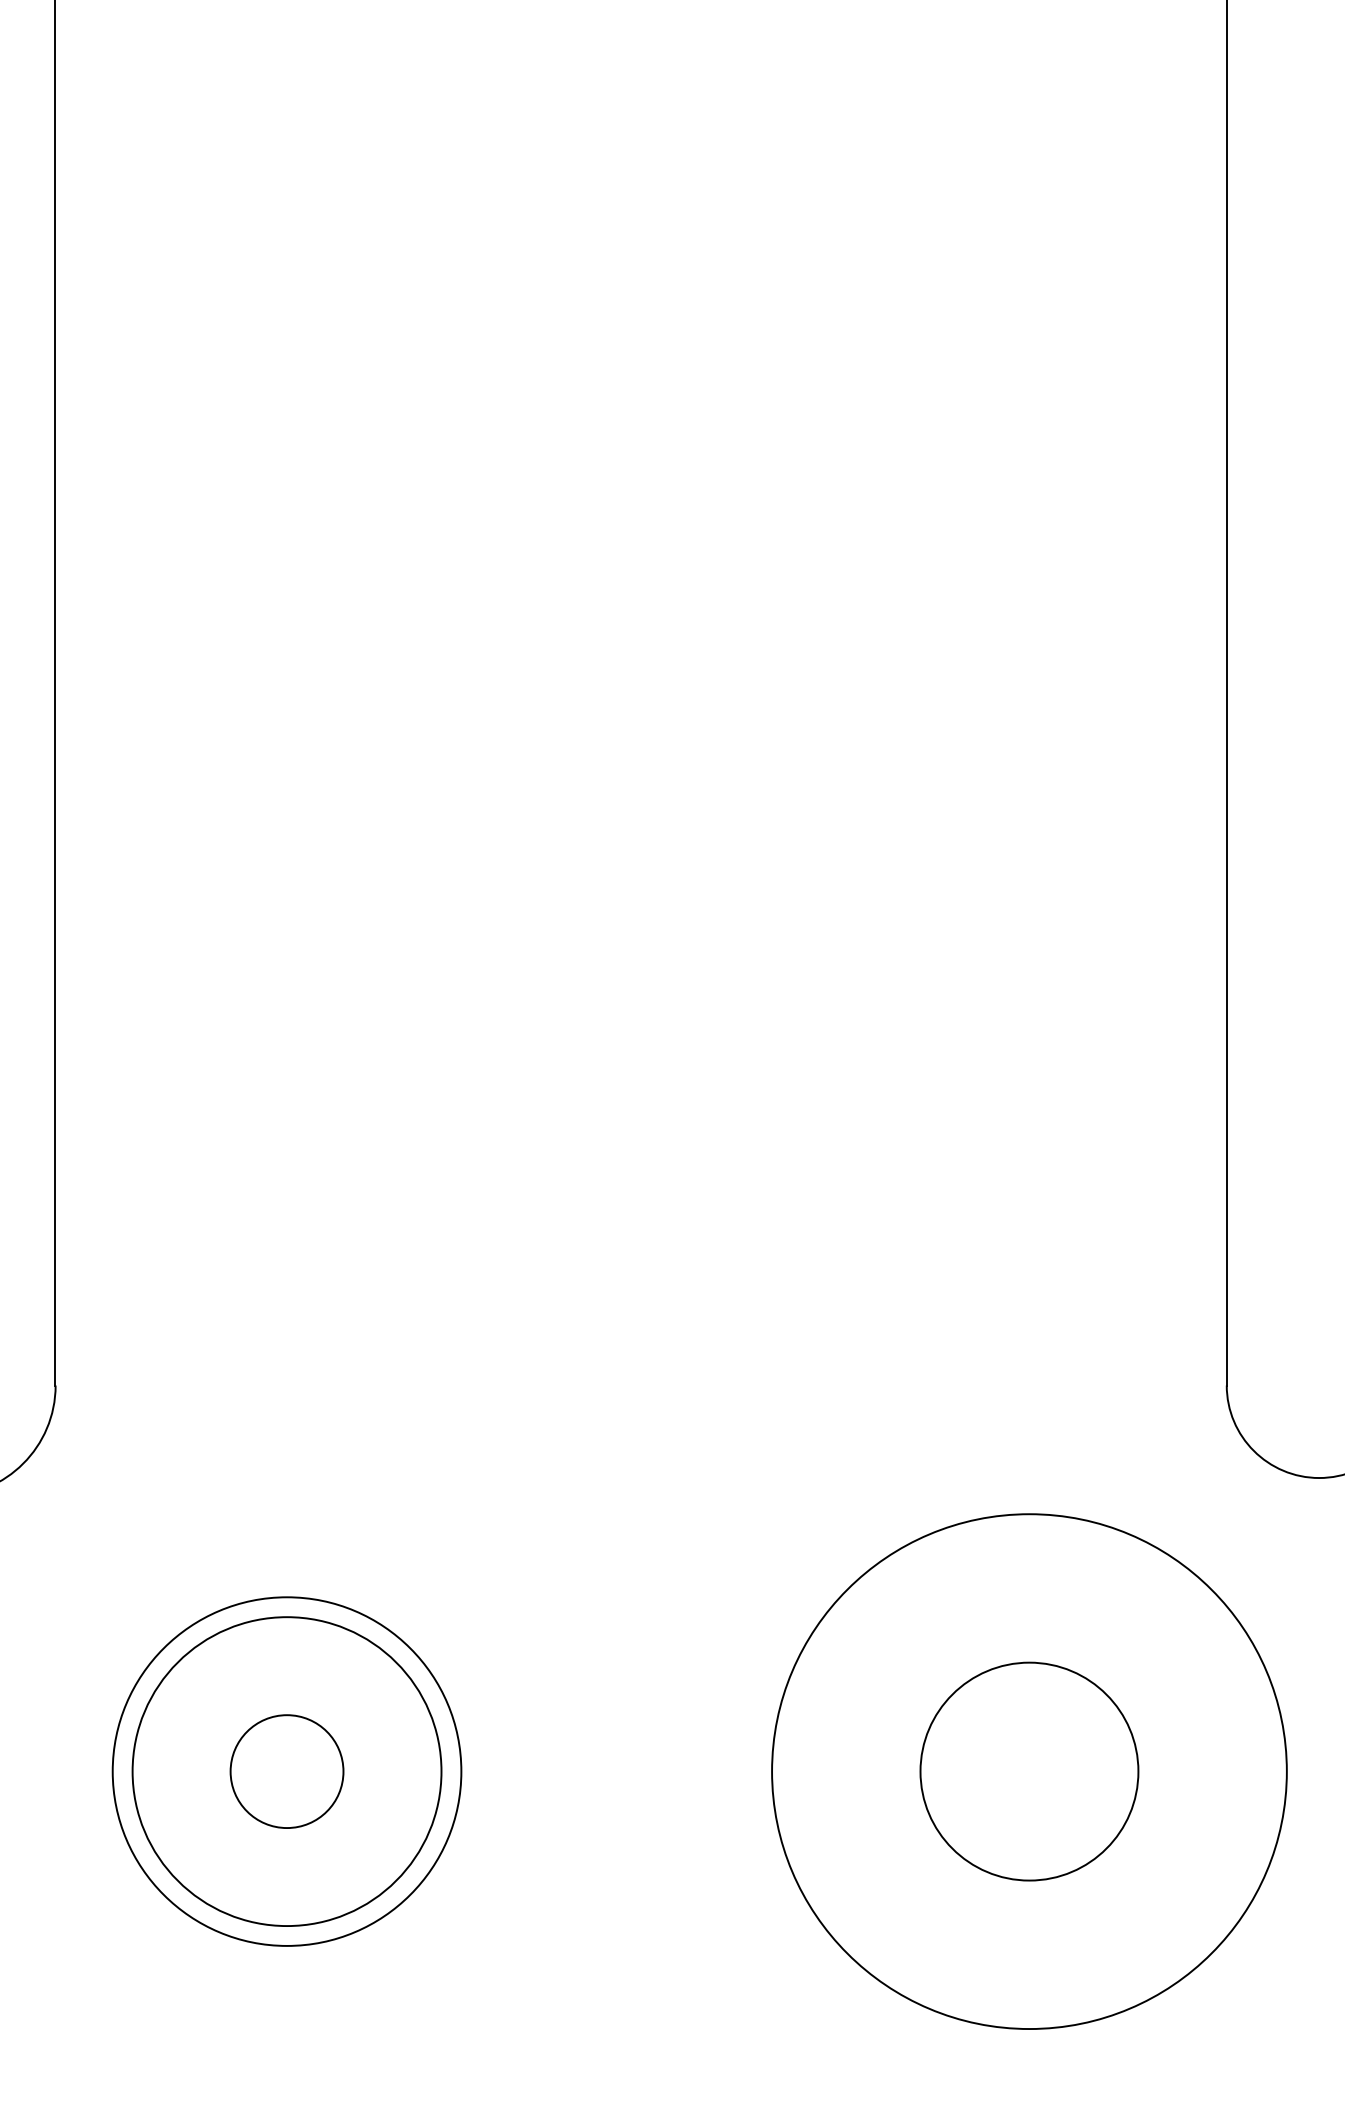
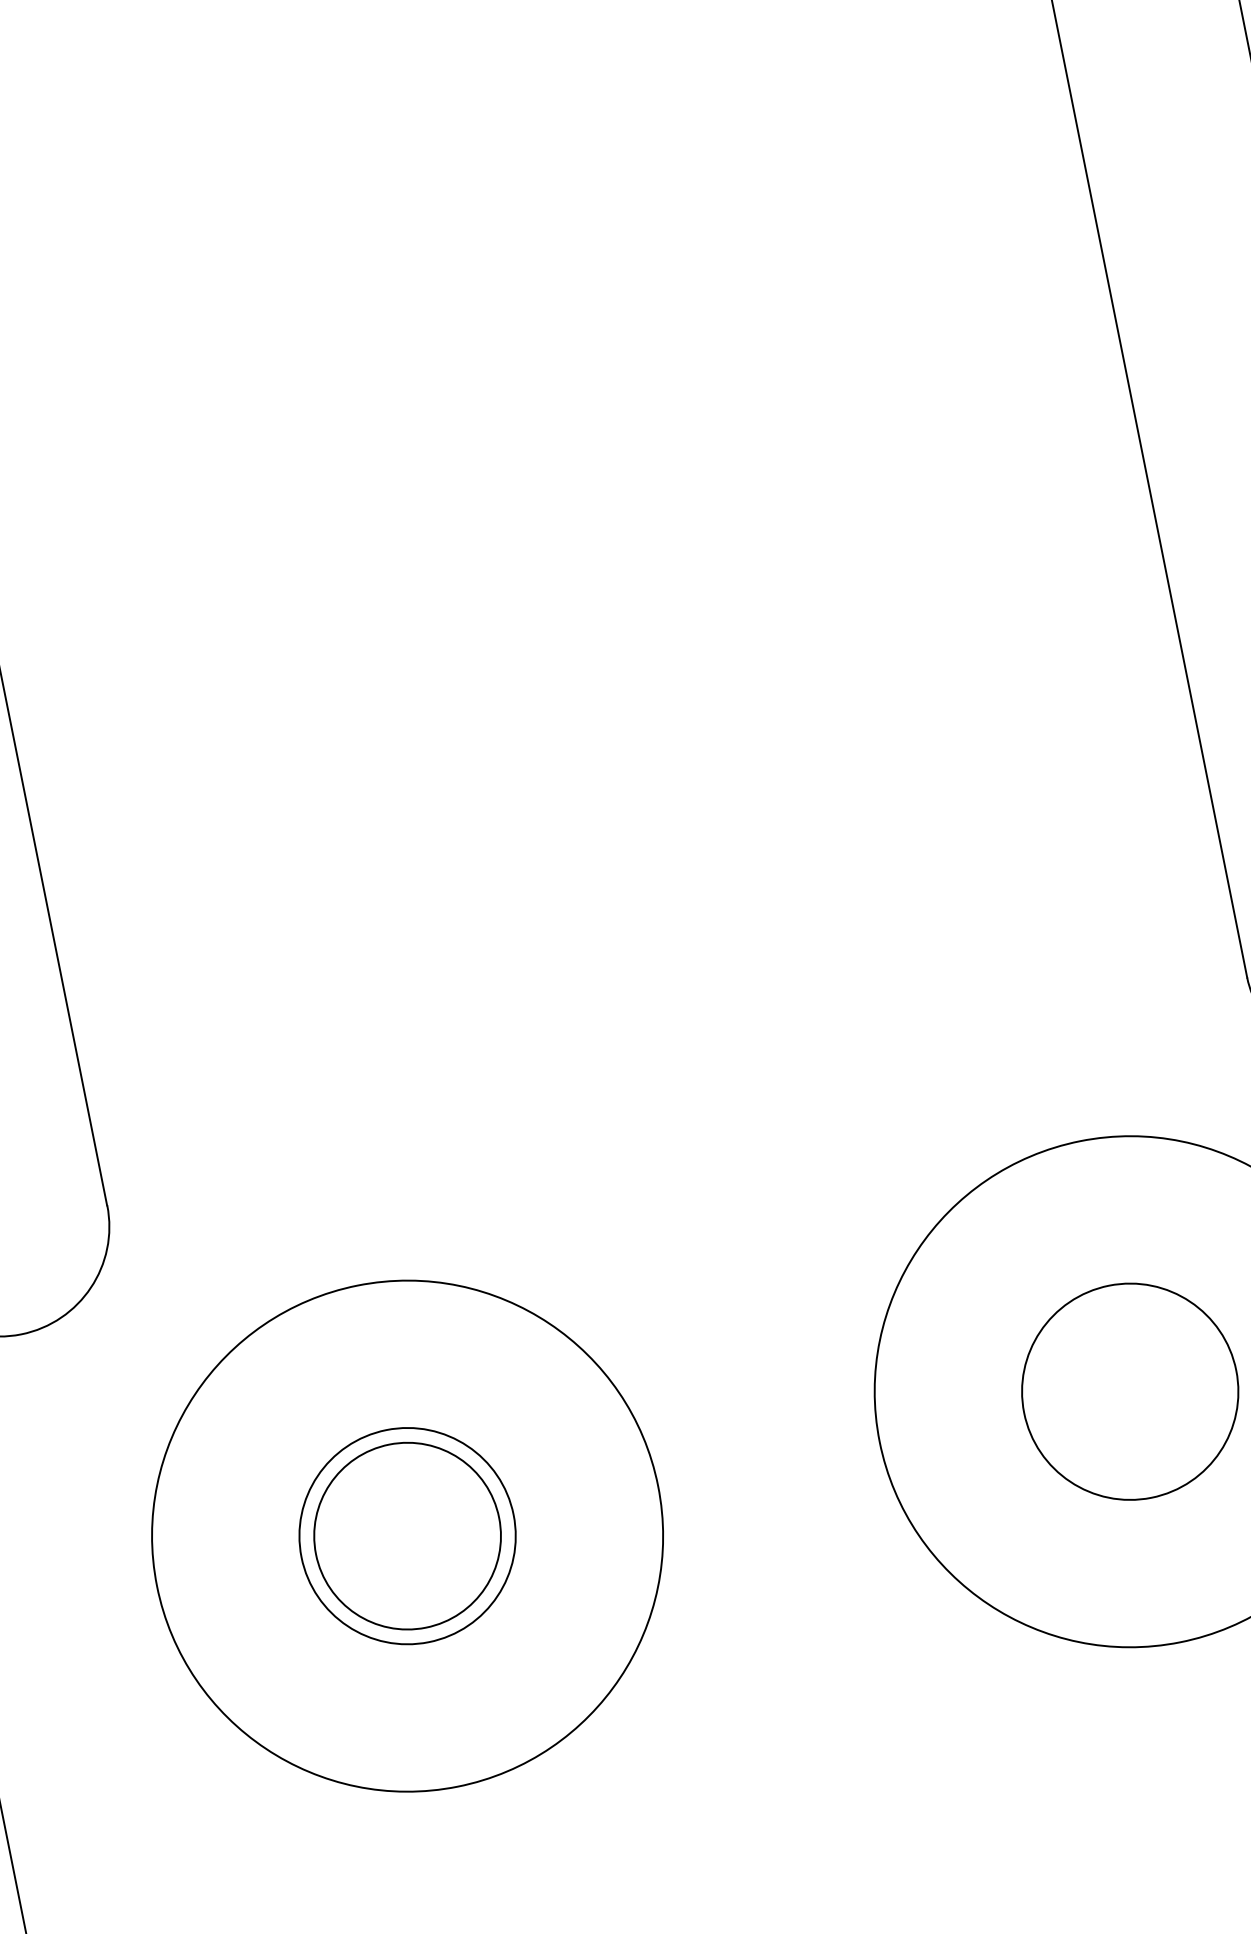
circle: (286, 1771) -> (407, 1536), size x1.67
circle: (287, 1771) -> (408, 1535), size x0.62
circle: (287, 1771) -> (408, 1535), size x1.67

